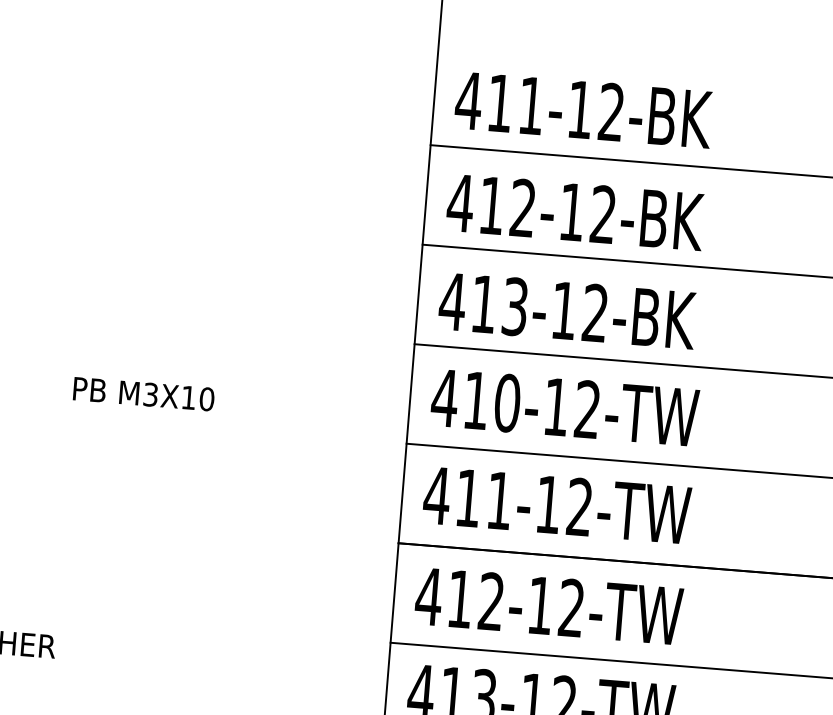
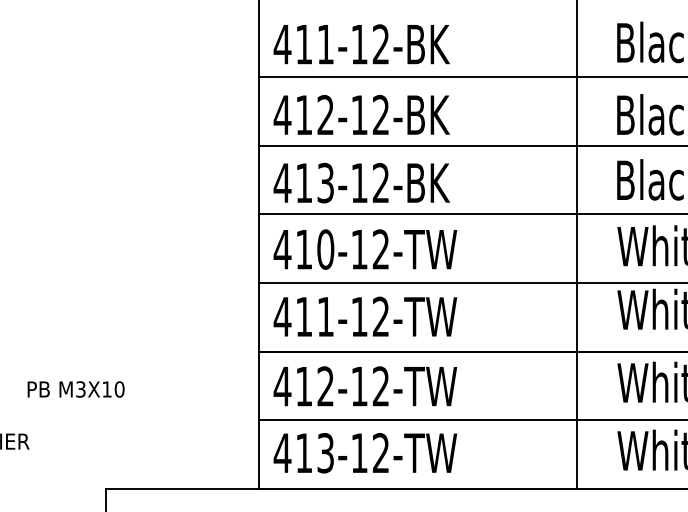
text: (143, 394) -> (75, 389), moved

